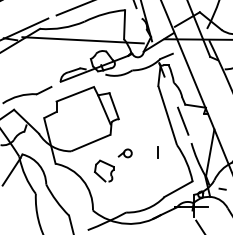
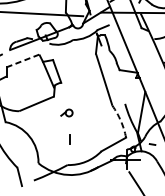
line: (75, 94) -> (23, 61), solid -> dashed
line: (183, 120) -> (118, 84), removed
line: (157, 152) -> (69, 139), moved
arc: (186, 162) -> (120, 121), solid -> dashed
part: (105, 164) -> (49, 122), removed

